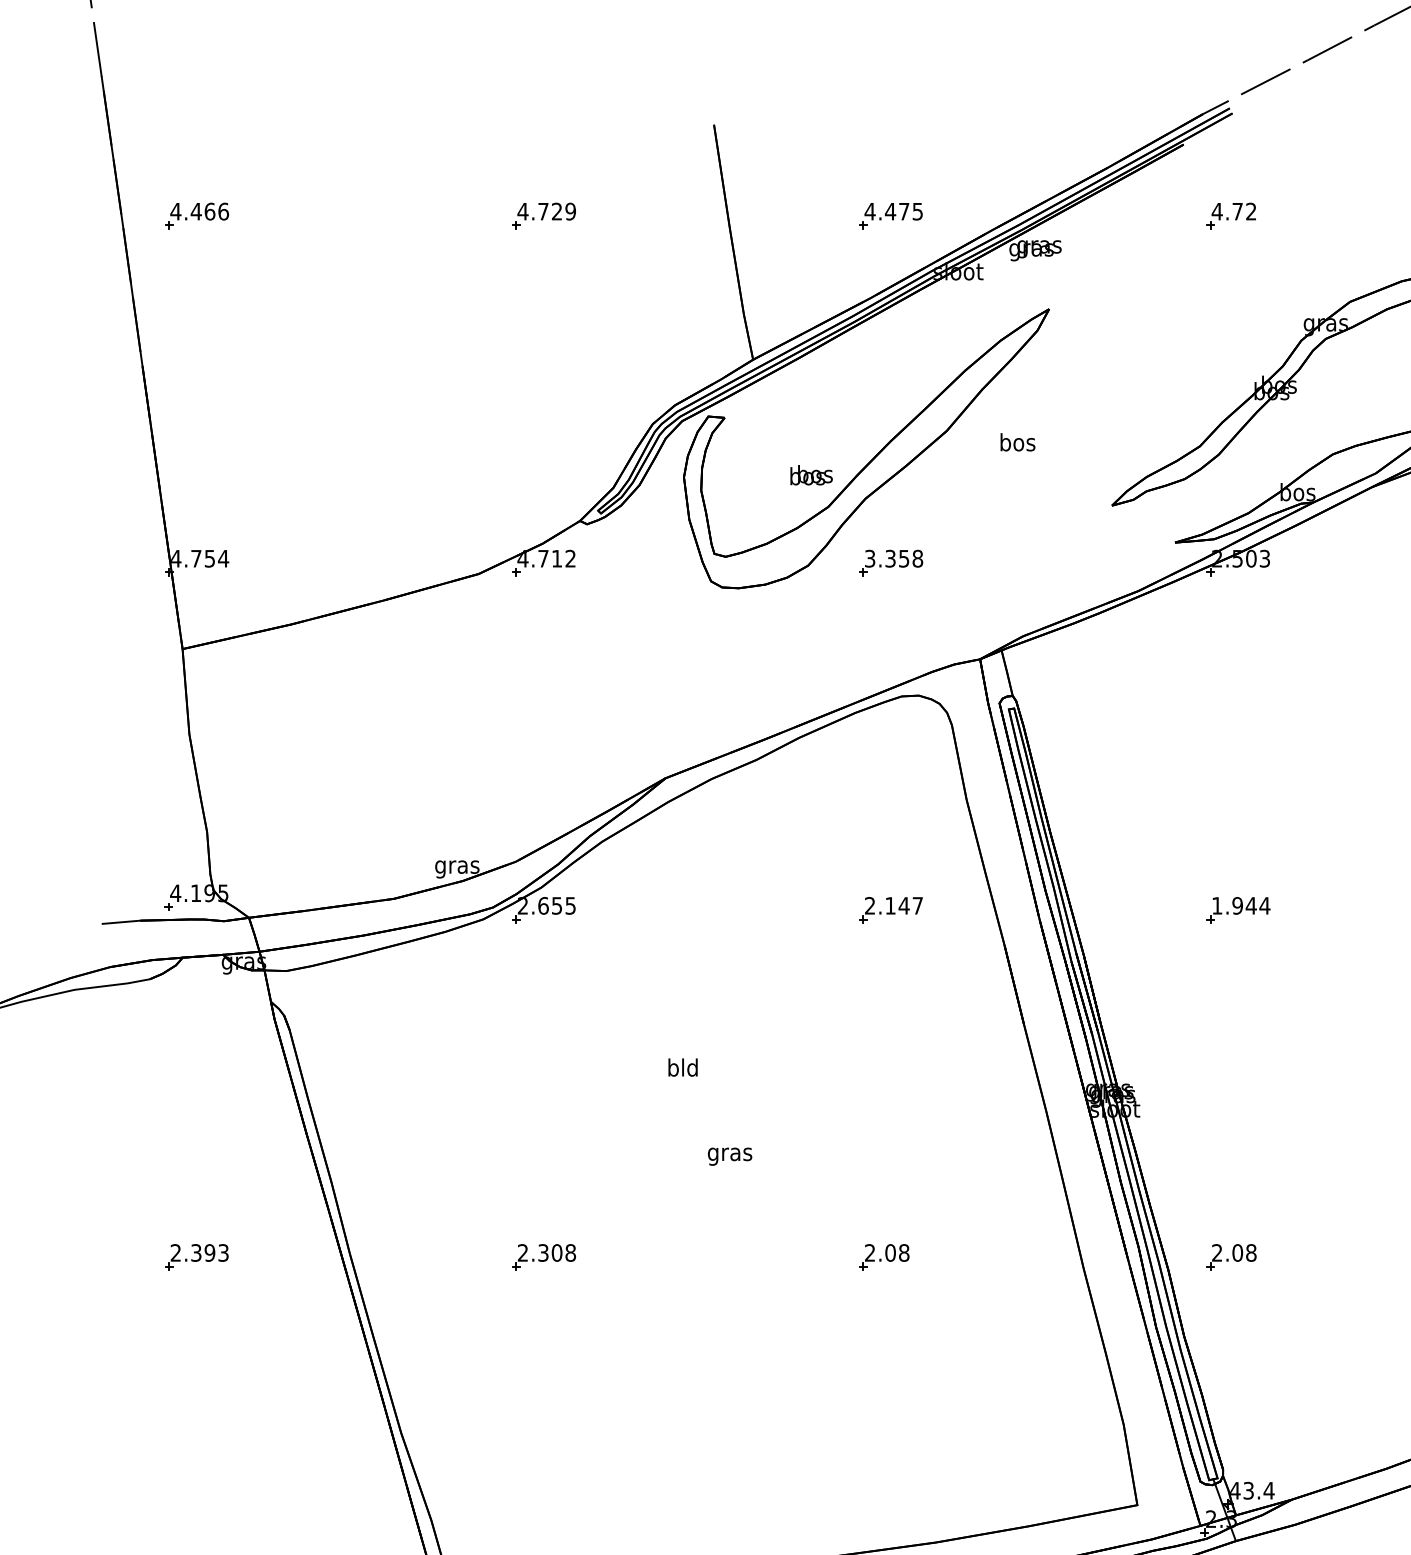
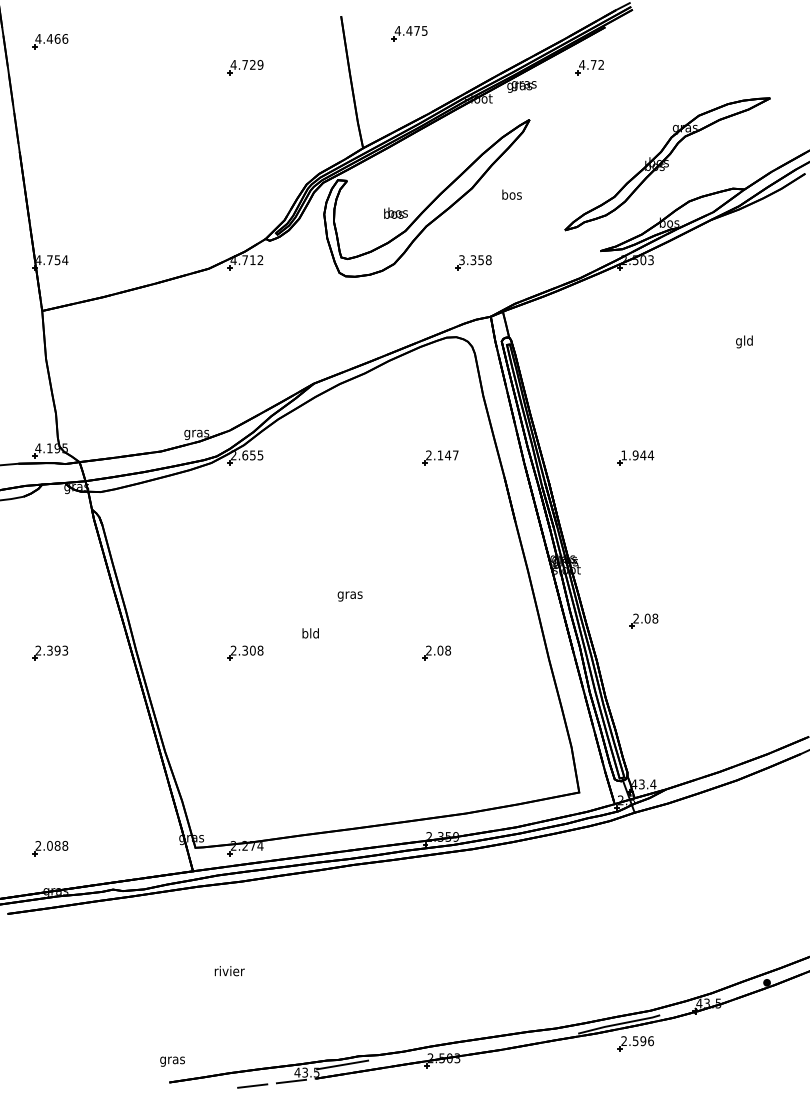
part: (197, 216) -> (50, 41), moved
part: (890, 216) -> (409, 33), moved
part: (1230, 216) -> (589, 67), moved
part: (890, 562) -> (473, 262), moved
text: (682, 1067) -> (310, 633), moved
part: (1230, 1256) -> (643, 620), moved

